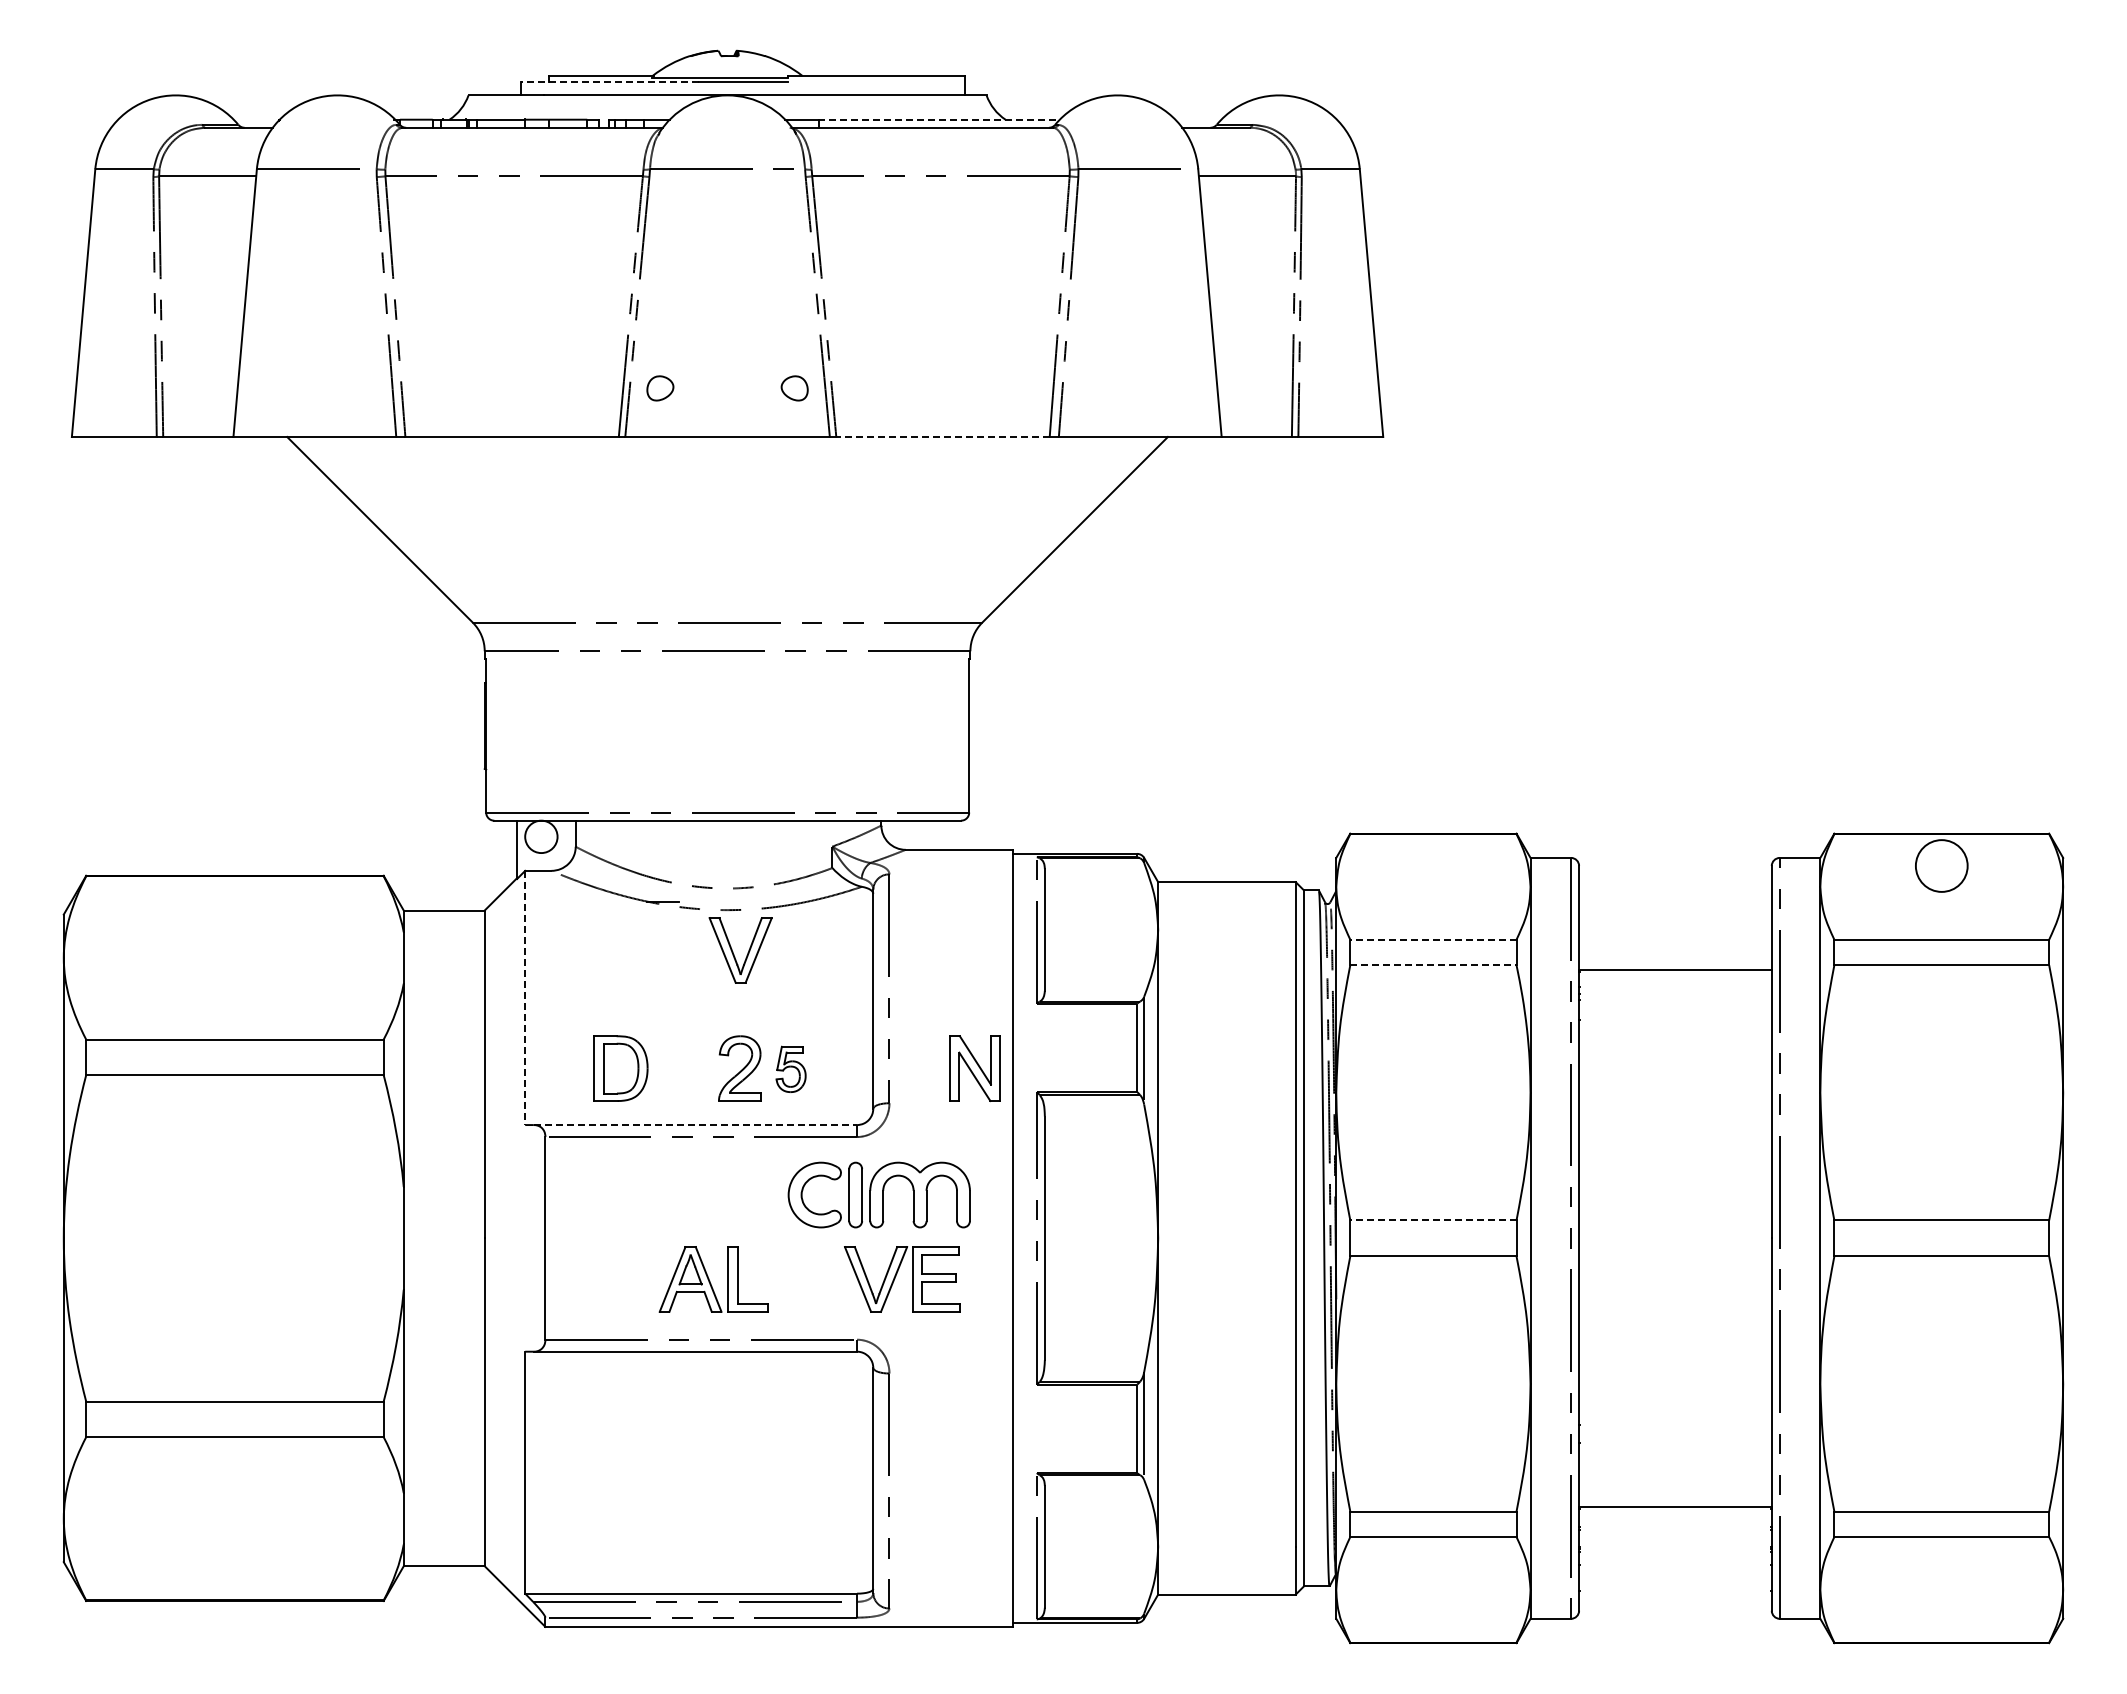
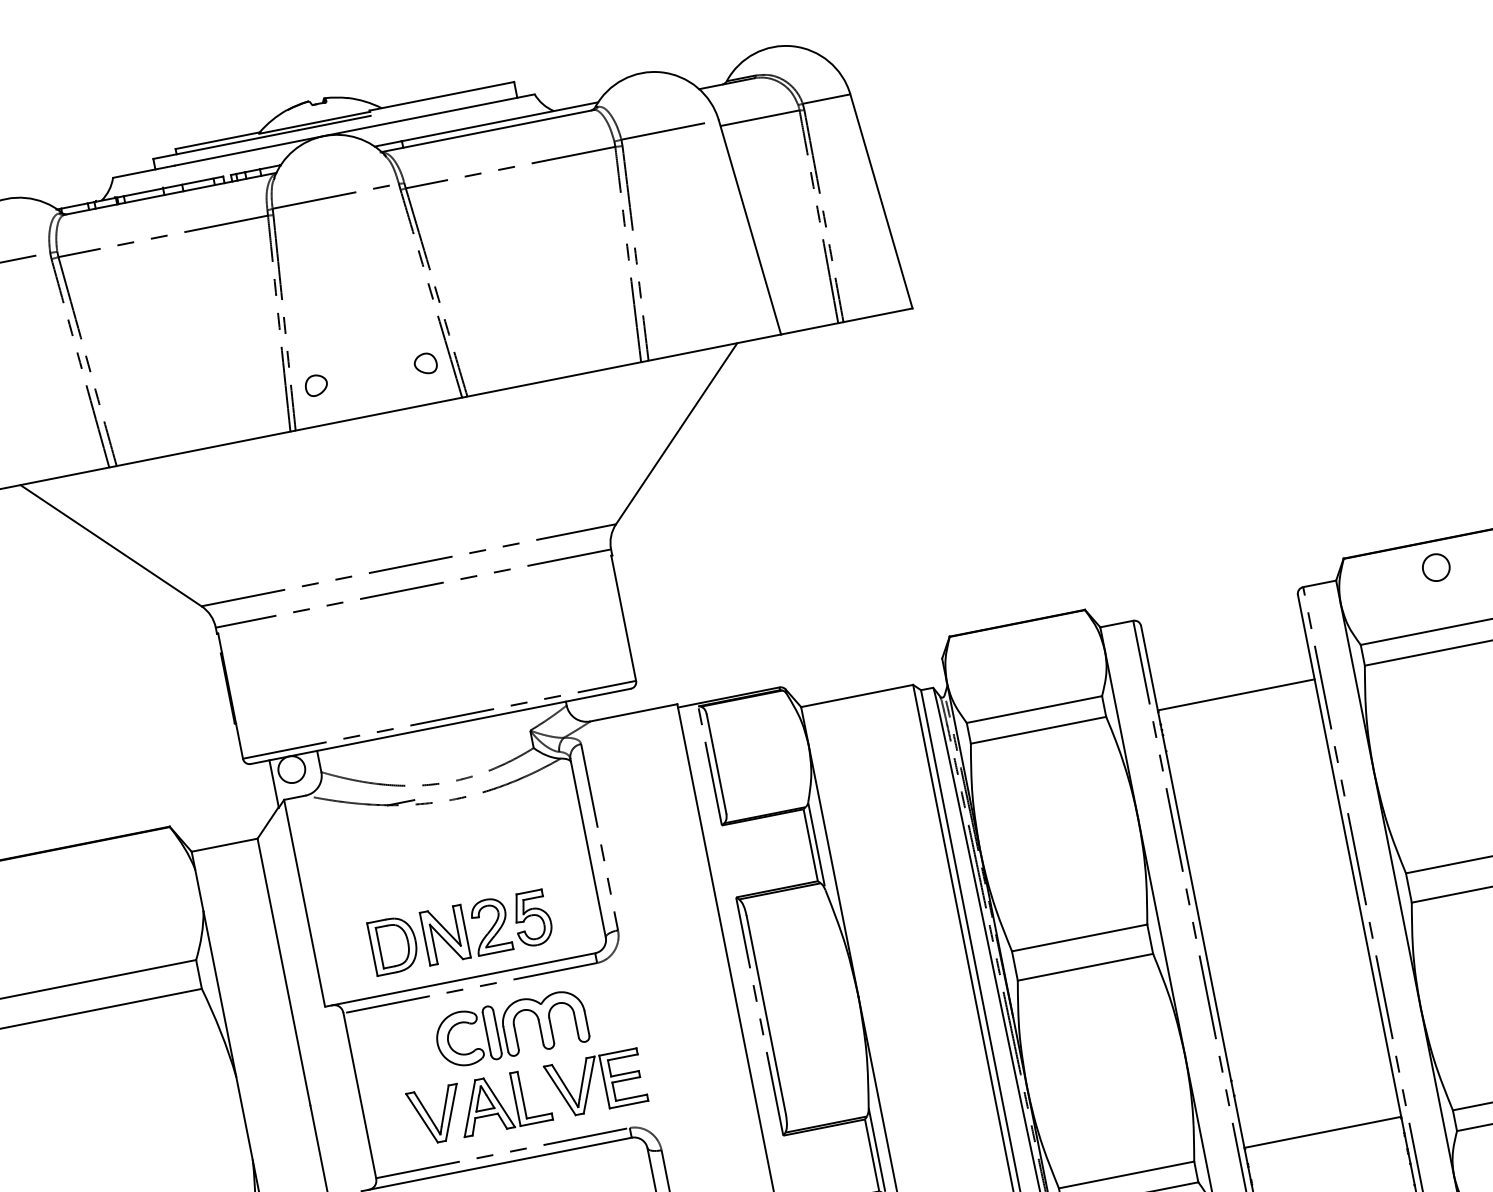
line: (609, 82) -> (225, 144), dashed -> solid
line: (938, 119) -> (499, 121), dashed -> solid
line: (943, 437) -> (554, 379), dashed -> solid
circle: (1941, 865) -> (1435, 567), size x0.62
line: (1432, 939) -> (1033, 709), dashed -> solid
part: (733, 951) -> (430, 1117), moved
line: (1433, 965) -> (1038, 730), dashed -> solid
line: (525, 998) -> (304, 903), dashed -> solid
part: (974, 1068) -> (444, 935), moved
part: (790, 1069) -> (532, 918), size x1.43
line: (695, 1125) -> (463, 979), dashed -> solid
part: (878, 1194) -> (510, 1028), moved
line: (1432, 1220) -> (1078, 938), dashed -> solid
part: (896, 1276) -> (590, 1082), moved

